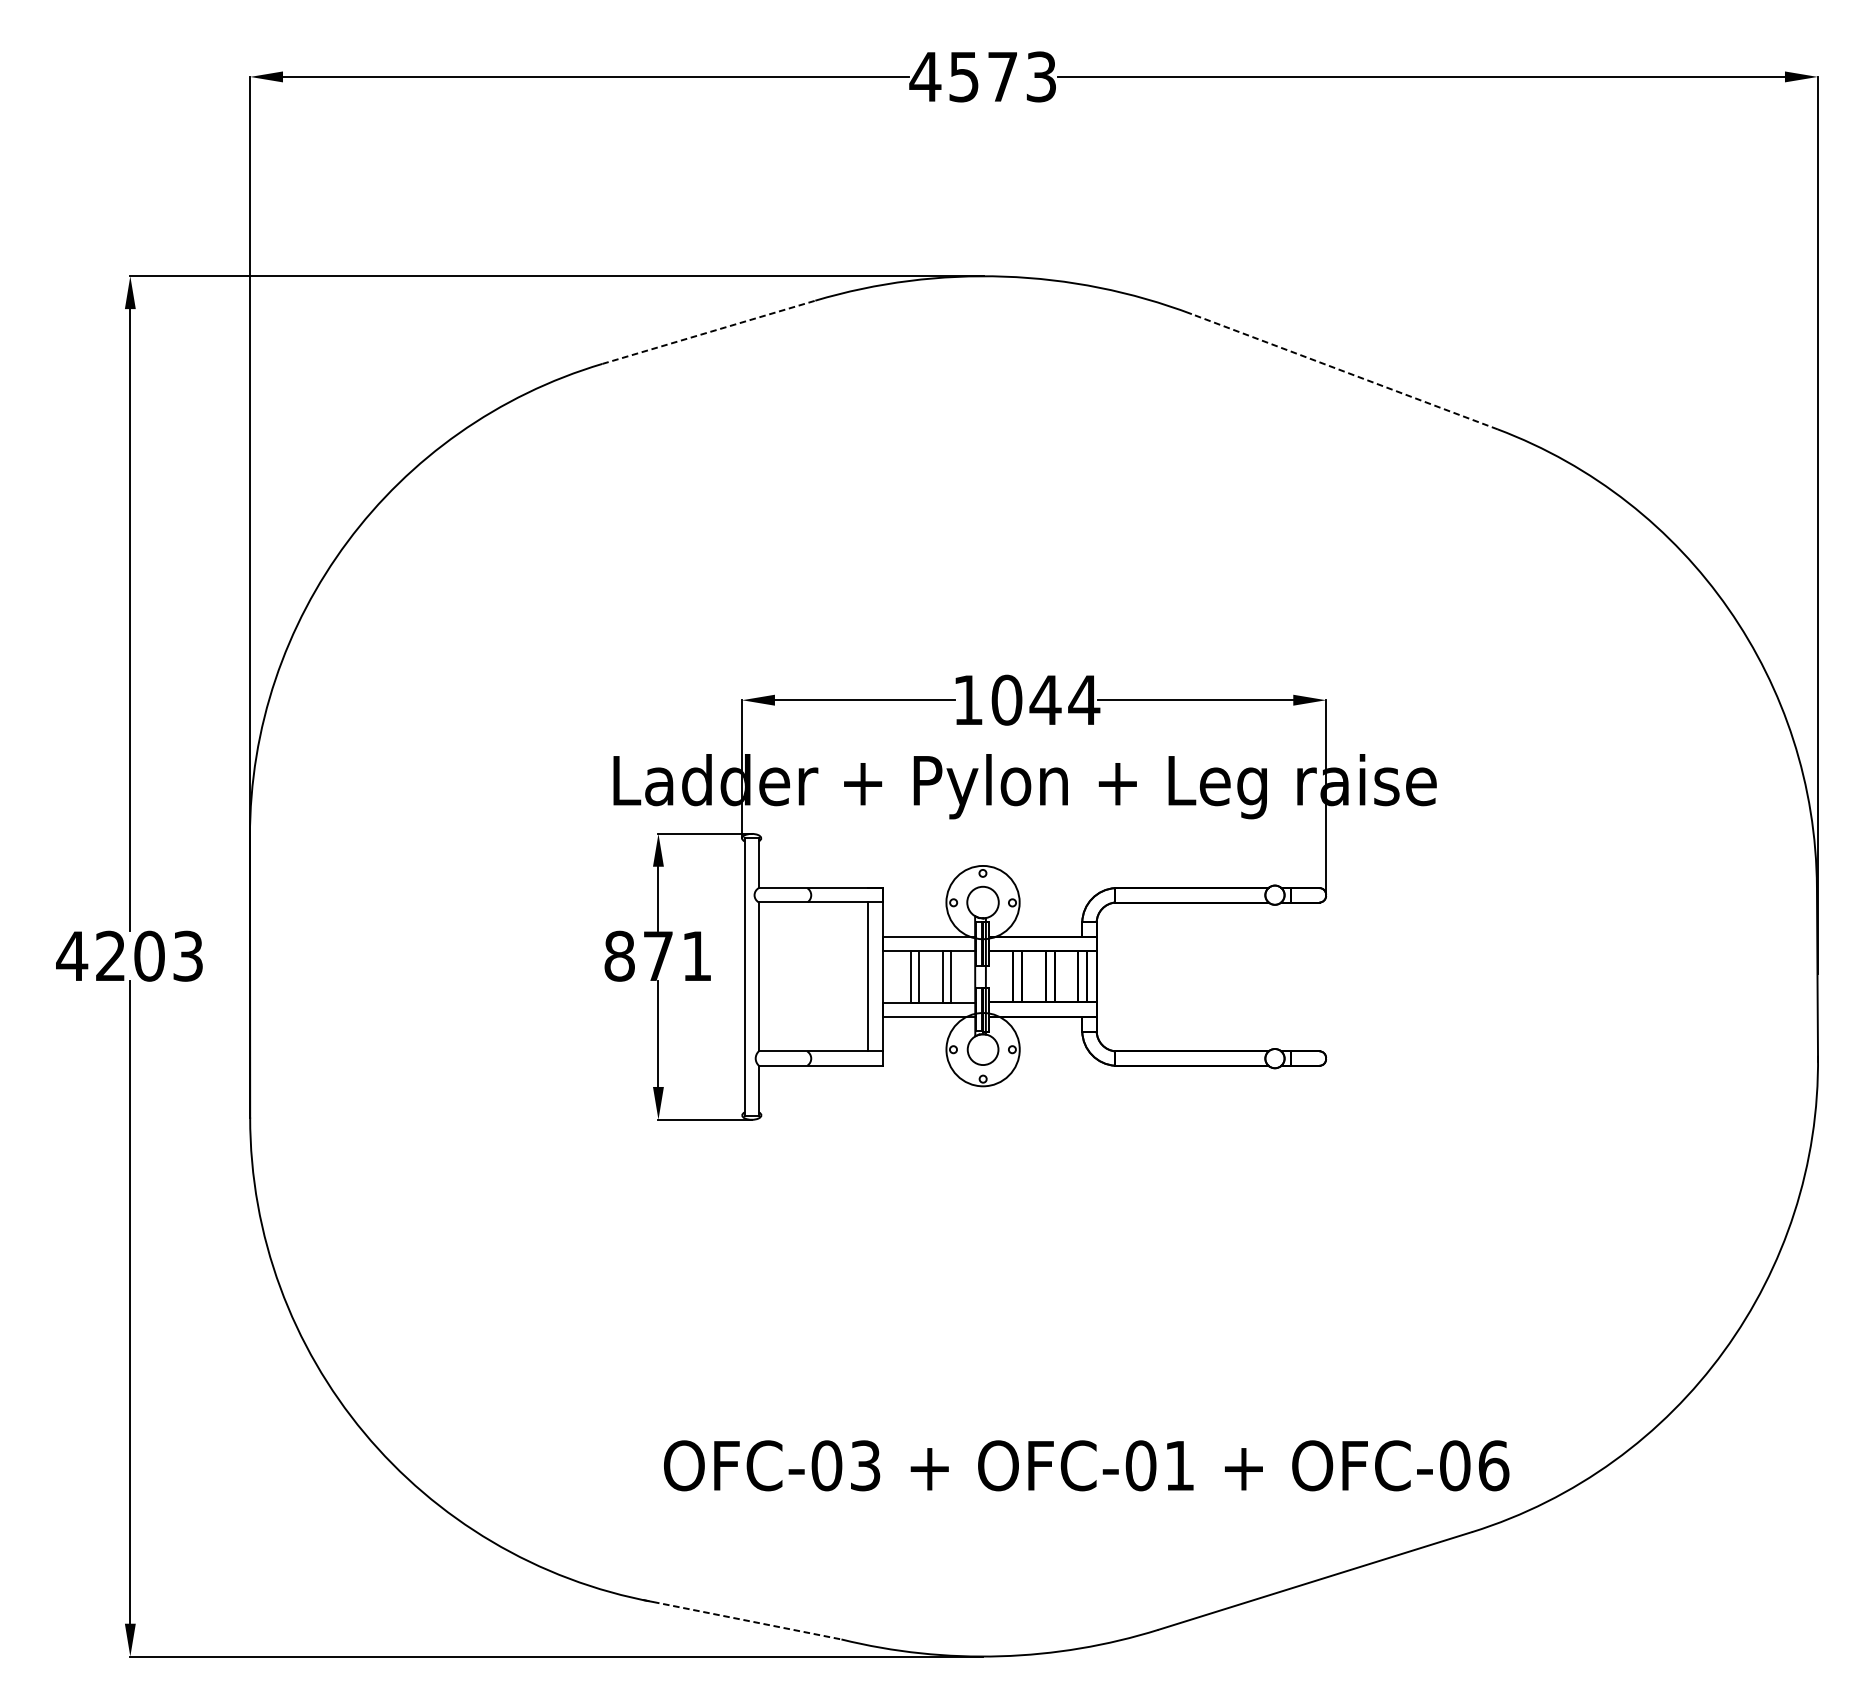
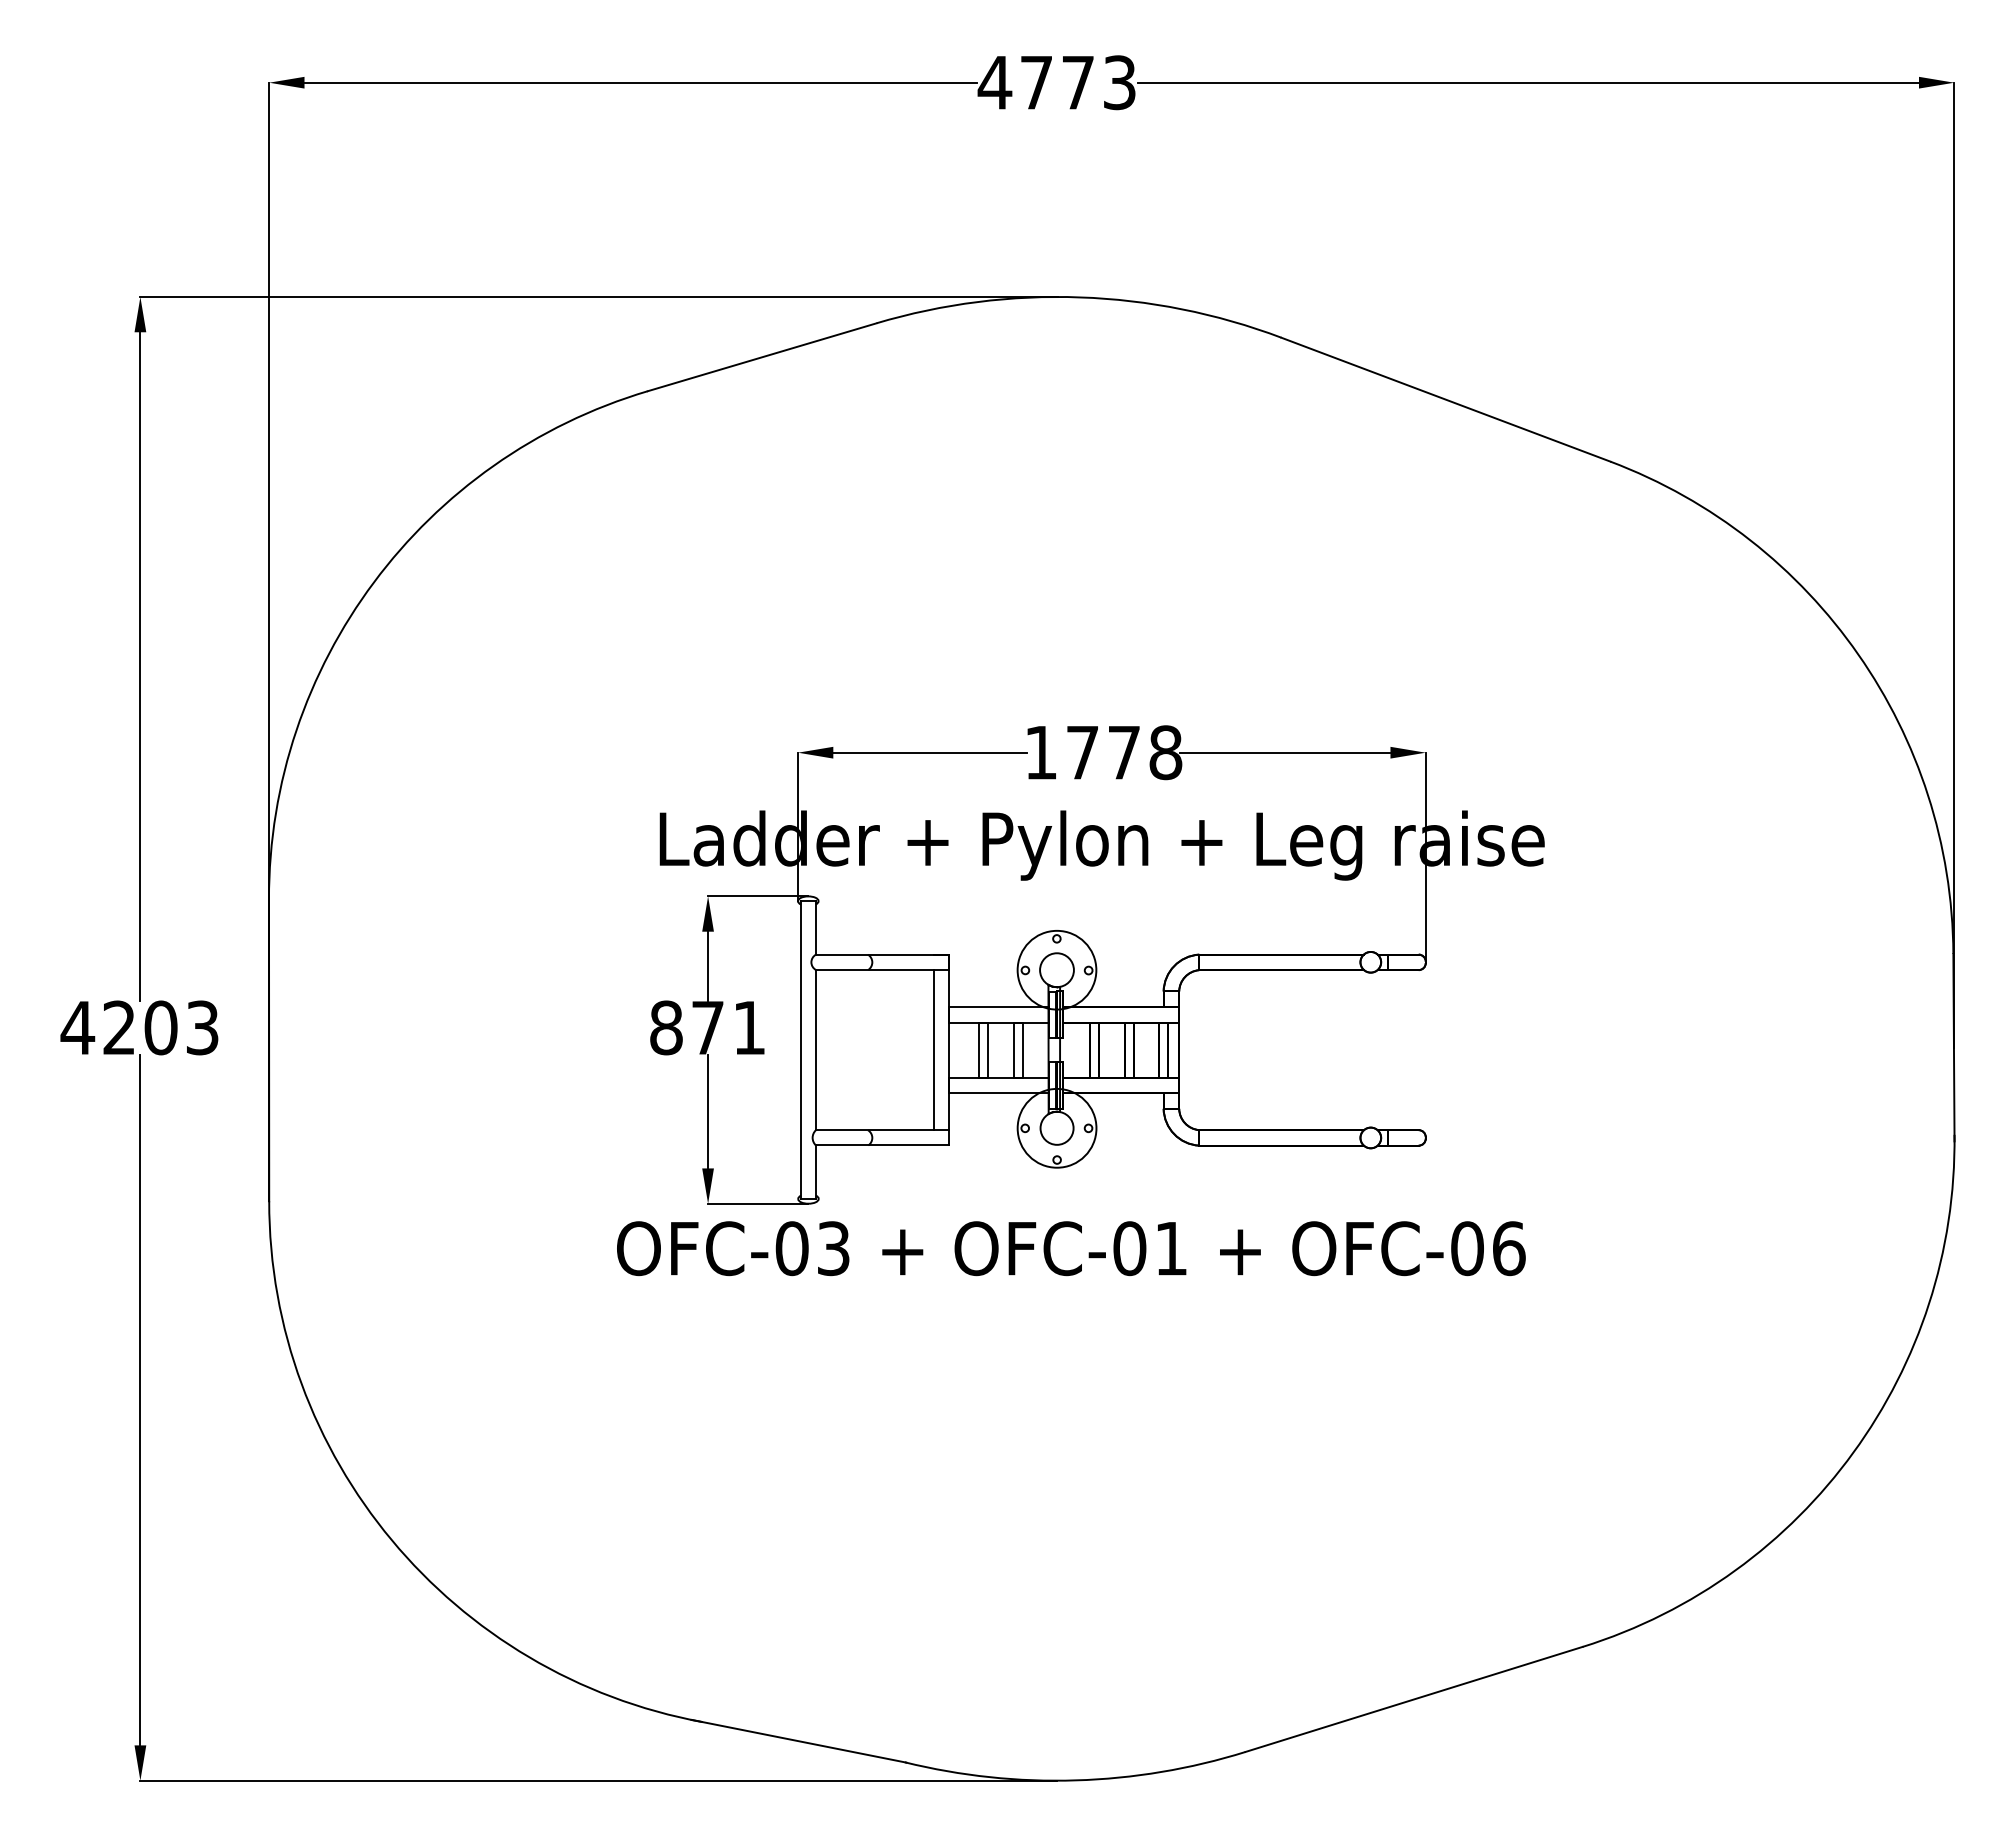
text: (963, 77) -> (1036, 83), 4573 -> 4773
line: (709, 332) -> (762, 357), dashed -> solid
line: (1344, 371) -> (1445, 399), dashed -> solid
text: (1045, 700) -> (1124, 752), 1044 -> 1778
text: (1086, 1465) -> (1071, 1248), moved
line: (743, 1620) -> (799, 1741), dashed -> solid

